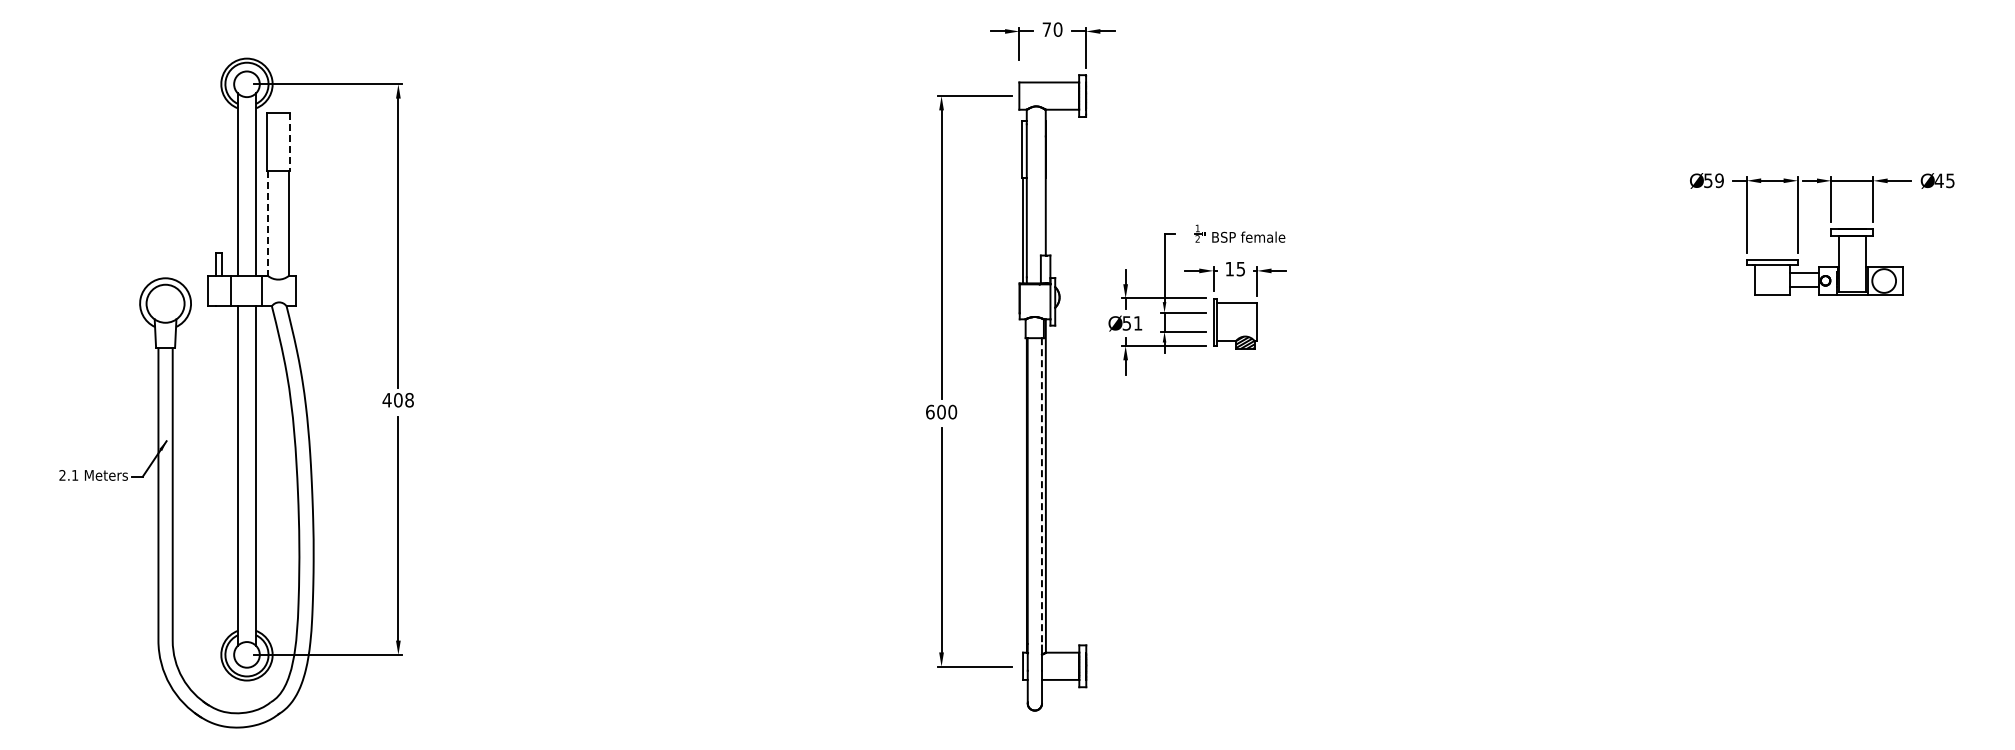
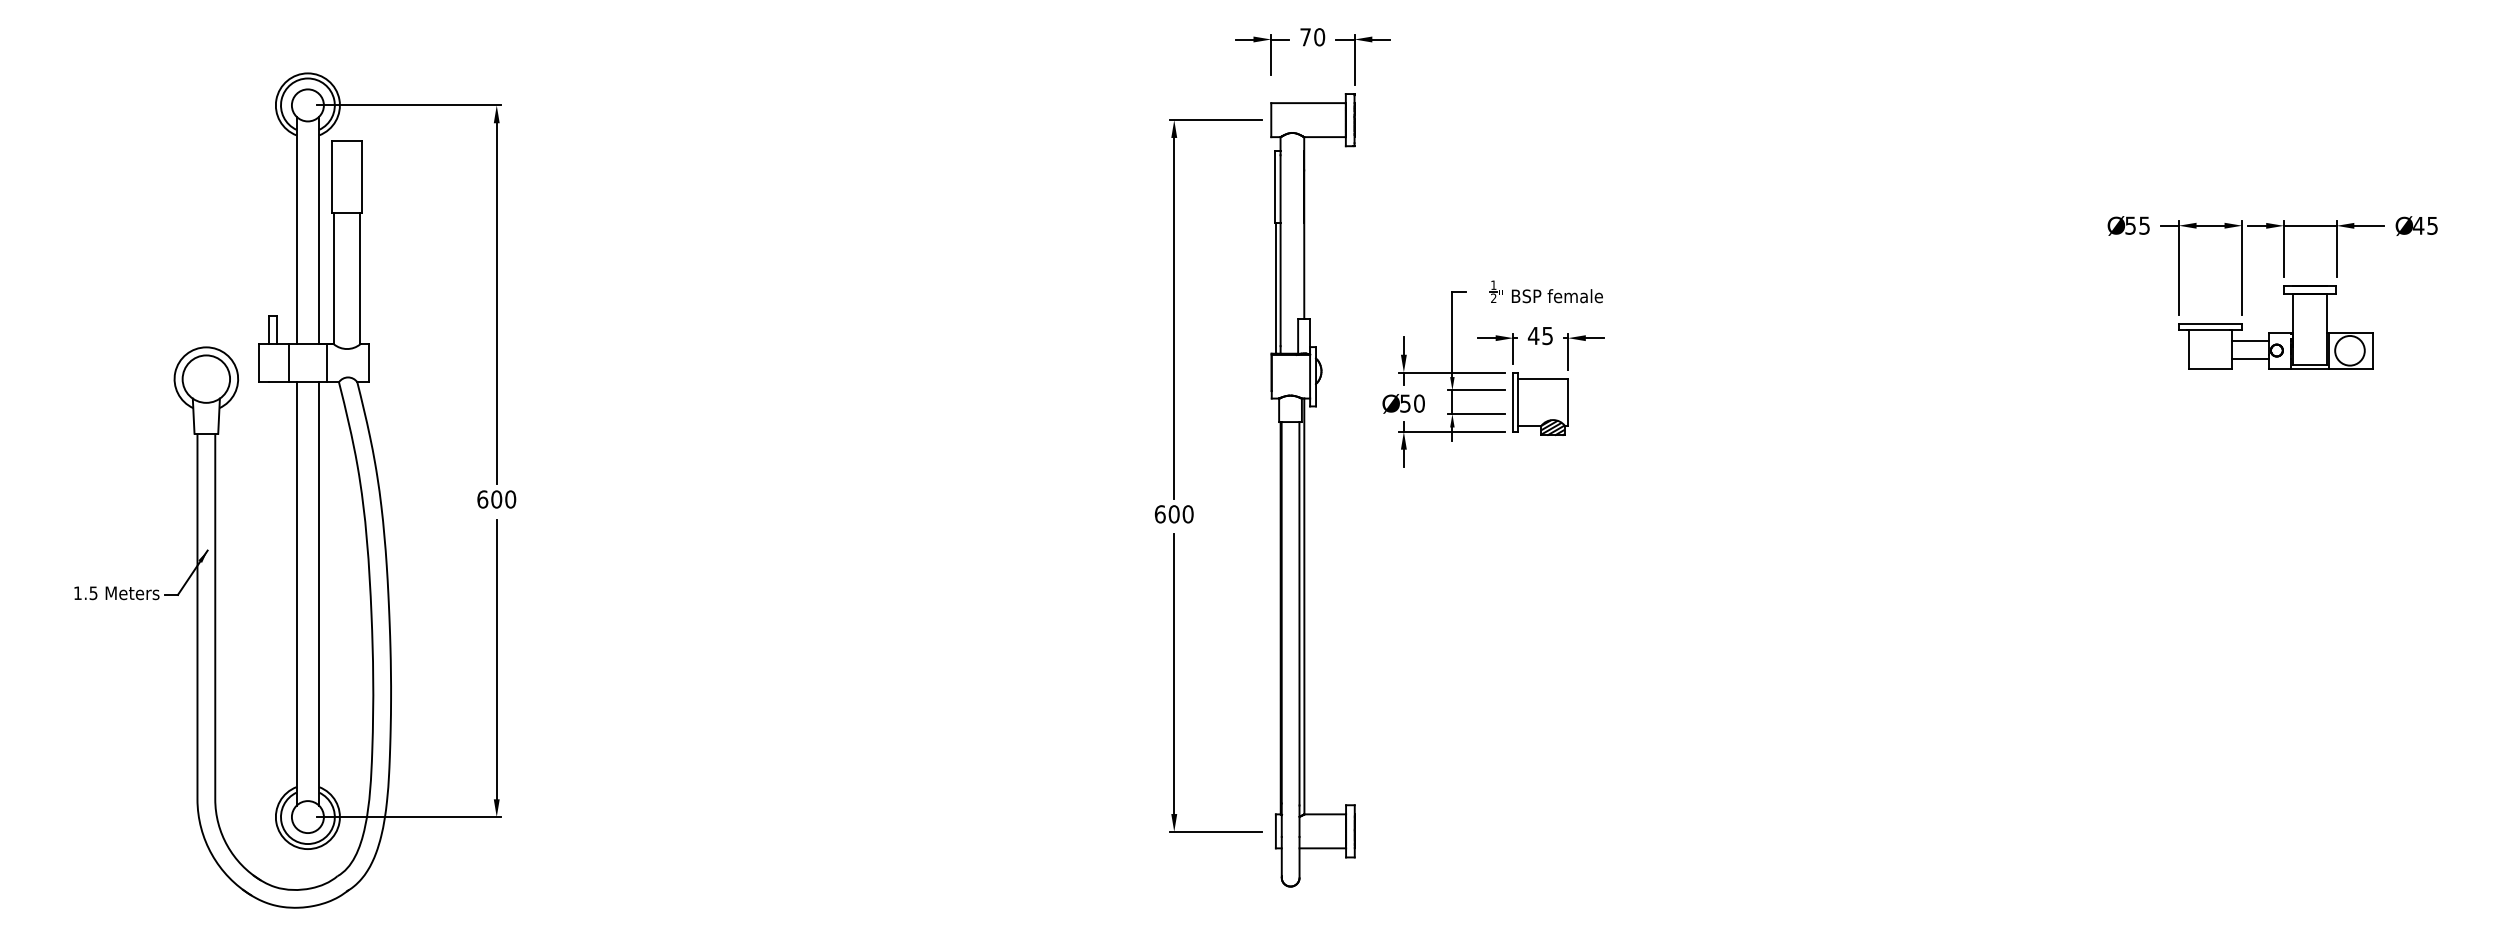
line: (290, 141) -> (362, 176), dashed -> solid
text: (1719, 180) -> (2144, 225), 59 -> 55
line: (267, 223) -> (333, 279), dashed -> solid
text: (1229, 269) -> (1533, 336), 15 -> 45
text: (1137, 323) -> (1418, 403), 51 -> 50
text: (397, 399) -> (495, 498), 408 -> 600
text: (68, 475) -> (85, 593), 2.1 -> 1.5
line: (1041, 491) -> (1298, 613), dashed -> solid

